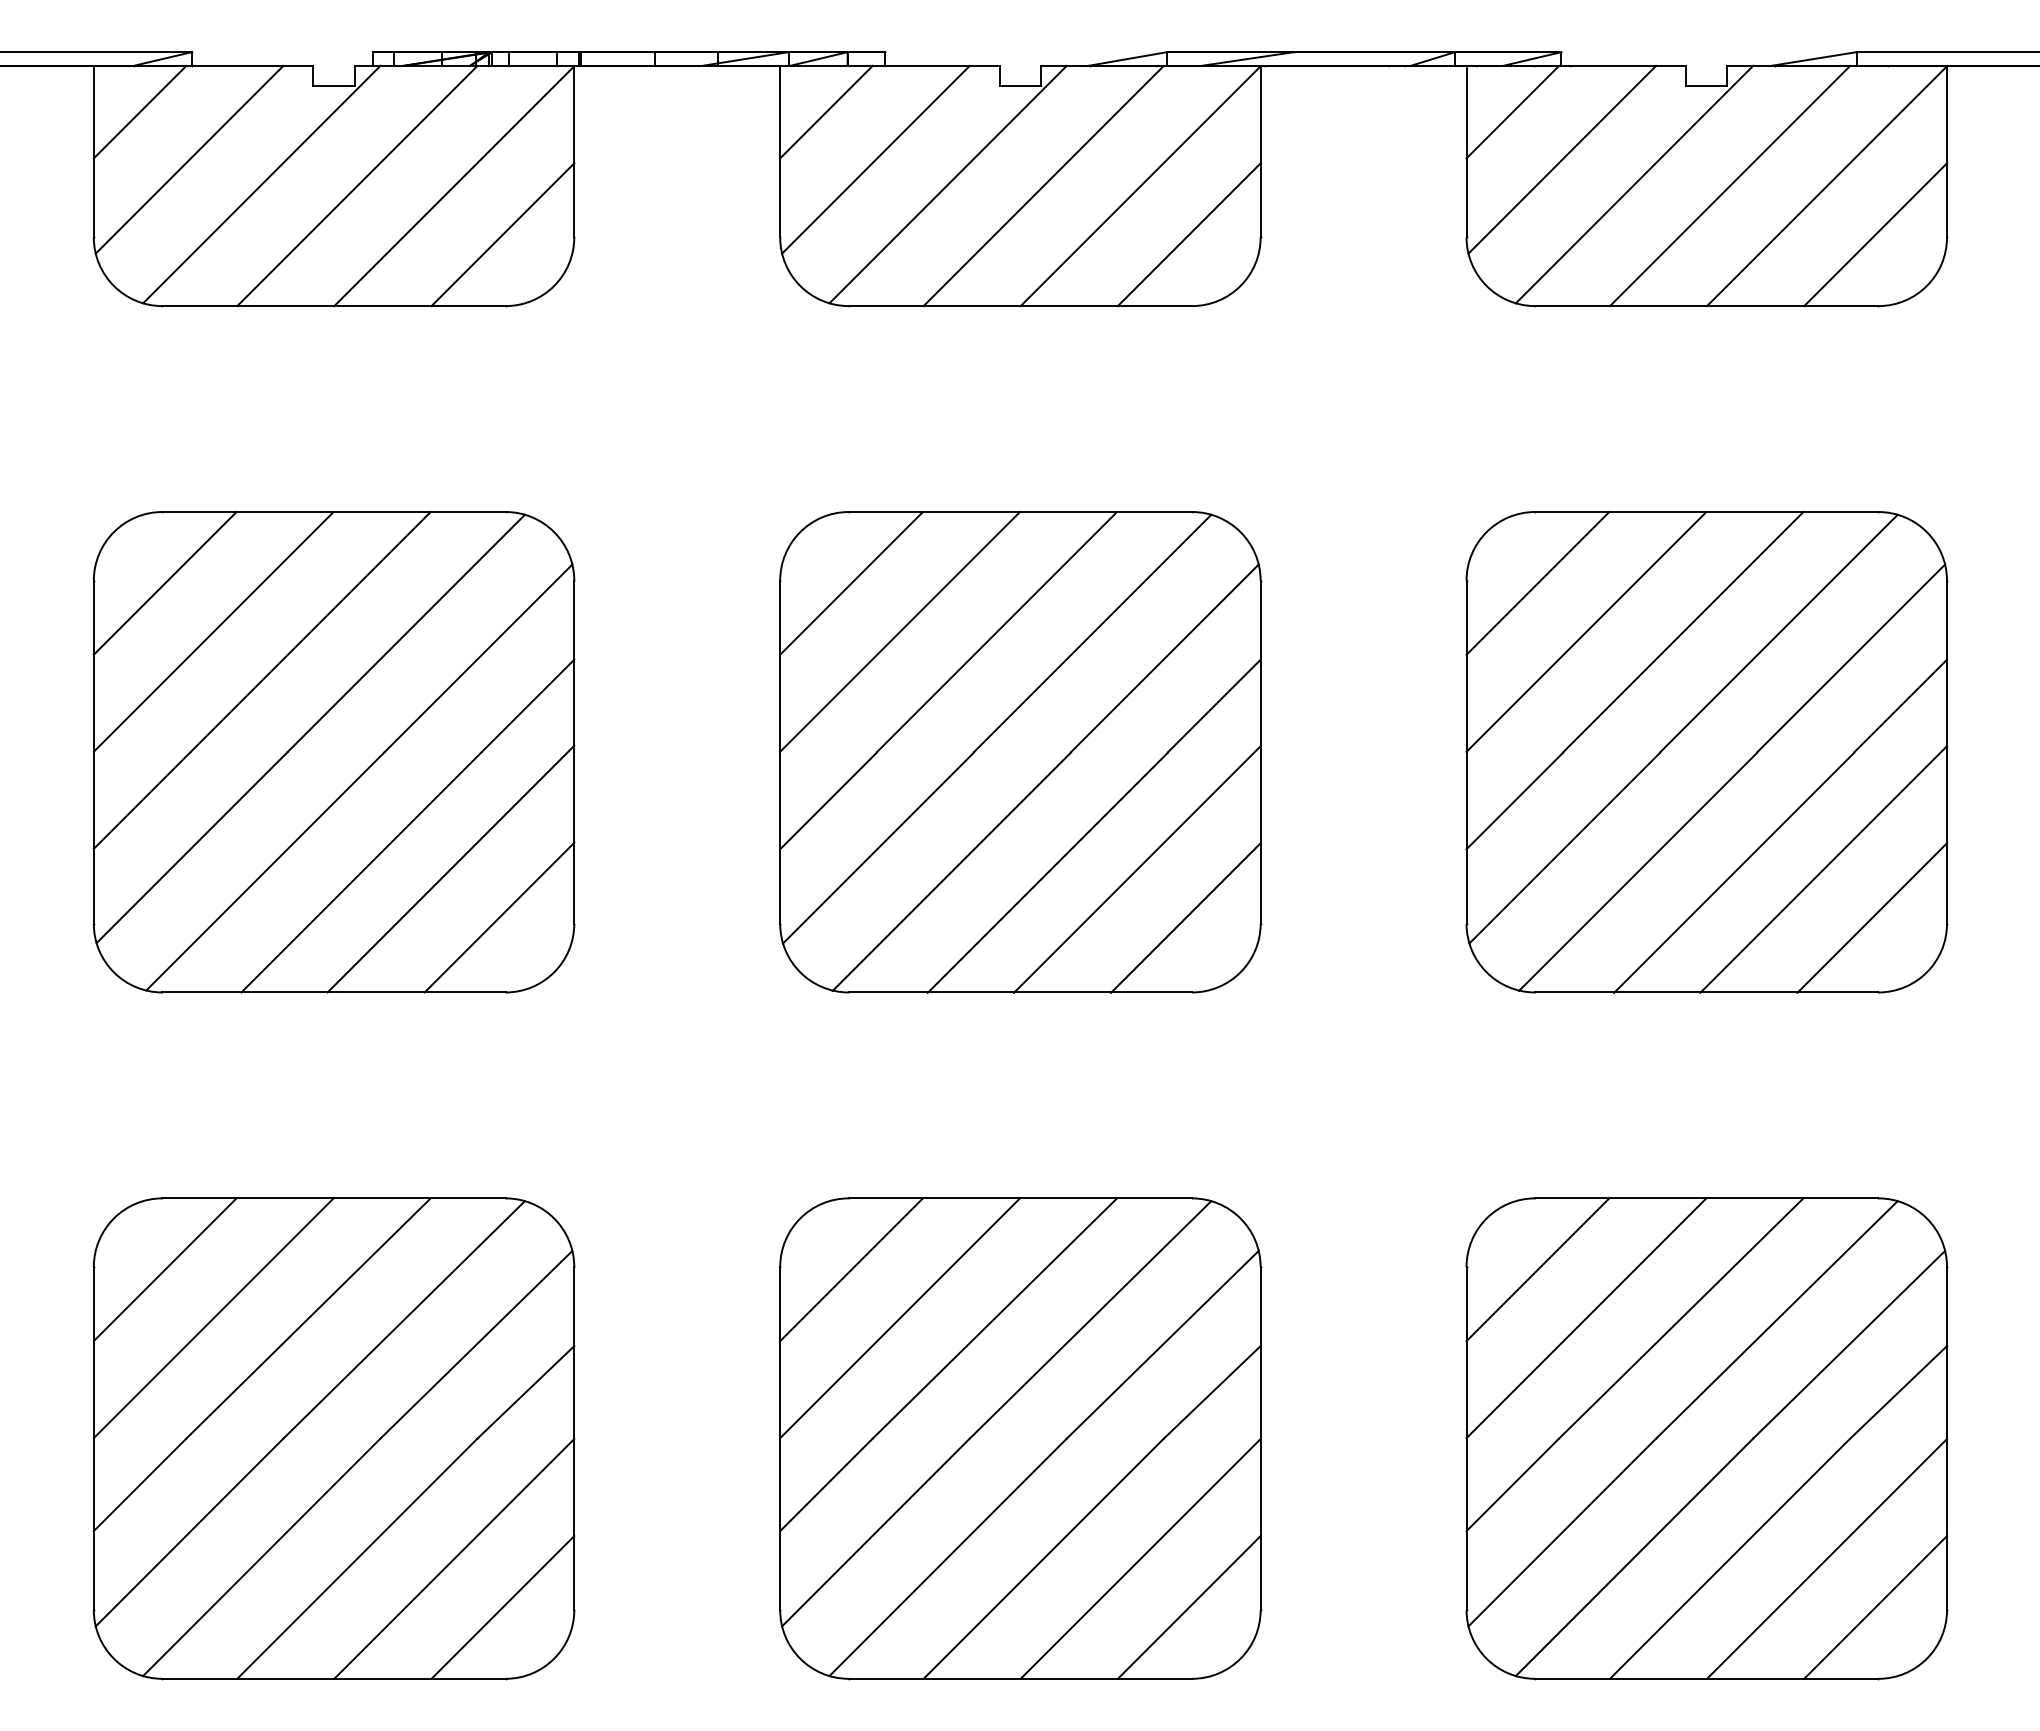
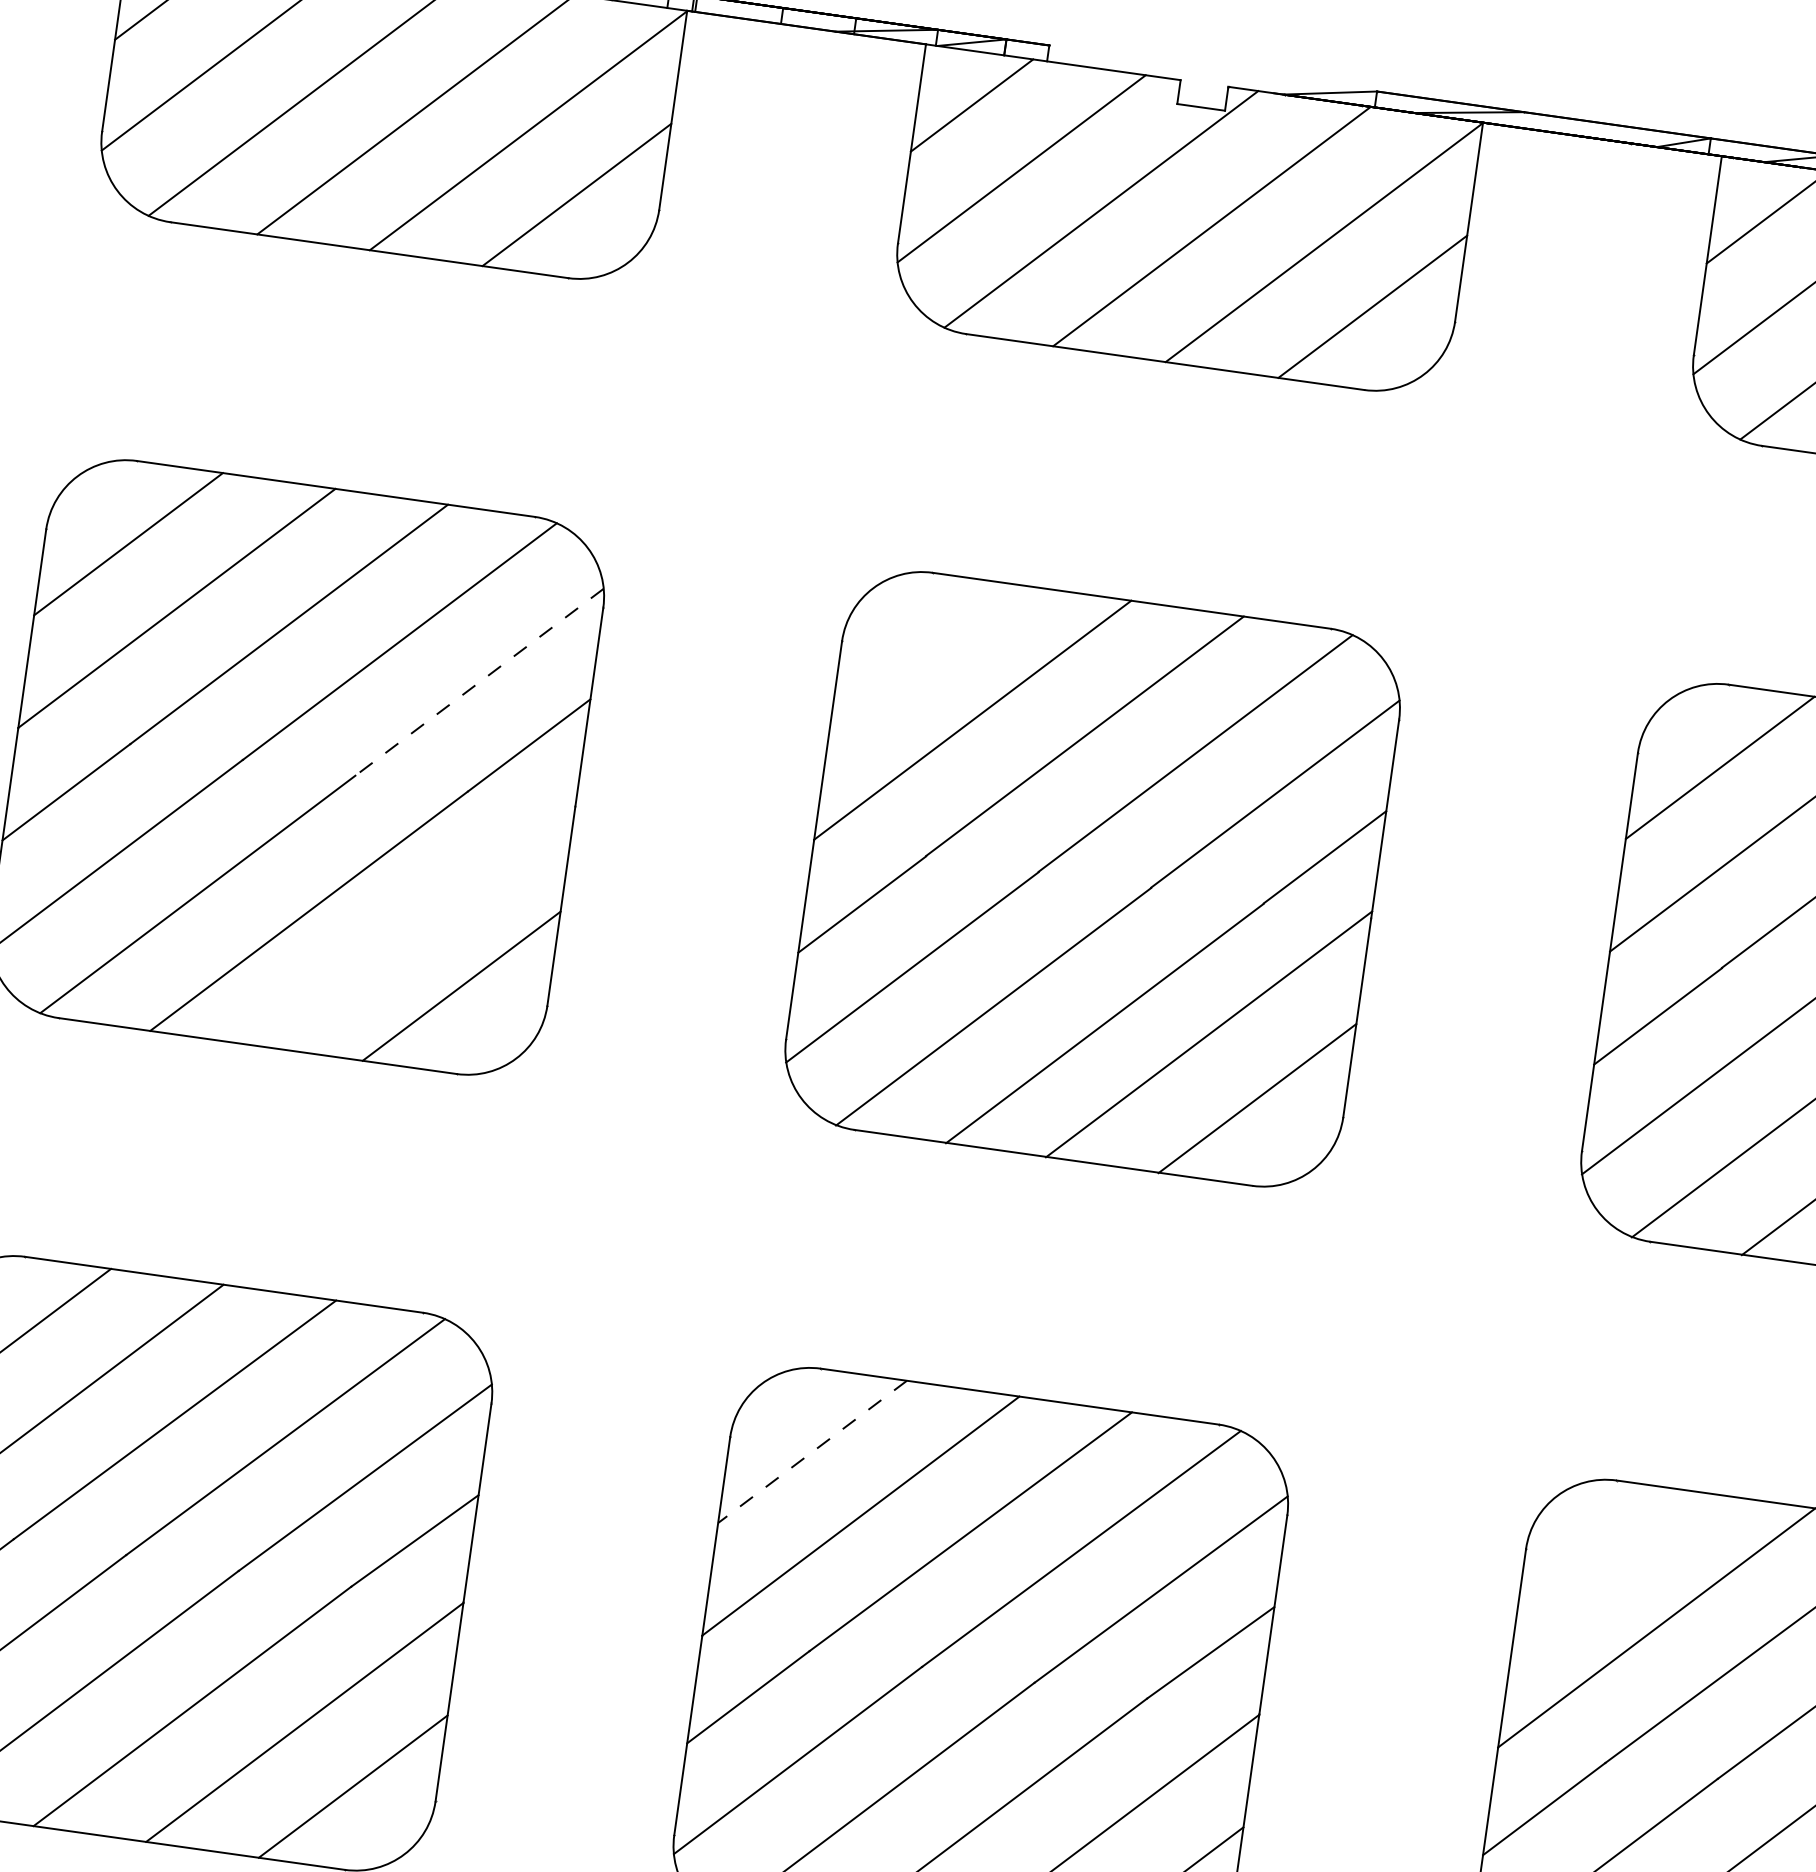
line: (851, 583) -> (924, 656), removed
line: (478, 658) -> (479, 682), solid -> dashed
line: (450, 868) -> (412, 921), removed
line: (851, 1269) -> (812, 1451), solid -> dashed
line: (1537, 1269) -> (1607, 1563), removed

